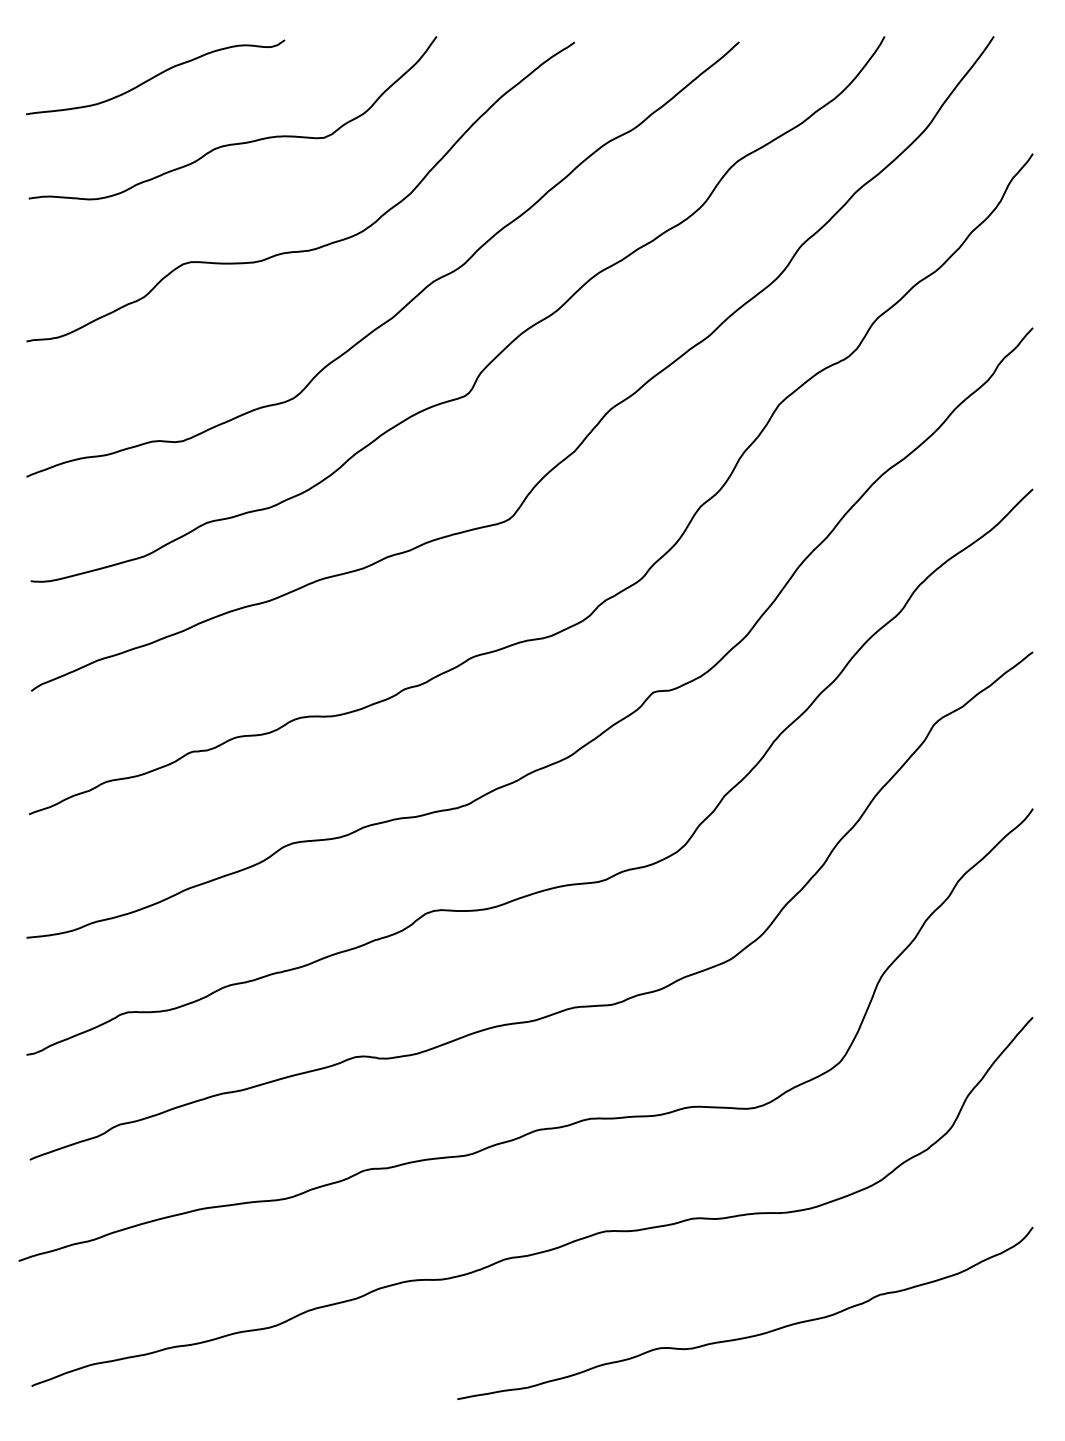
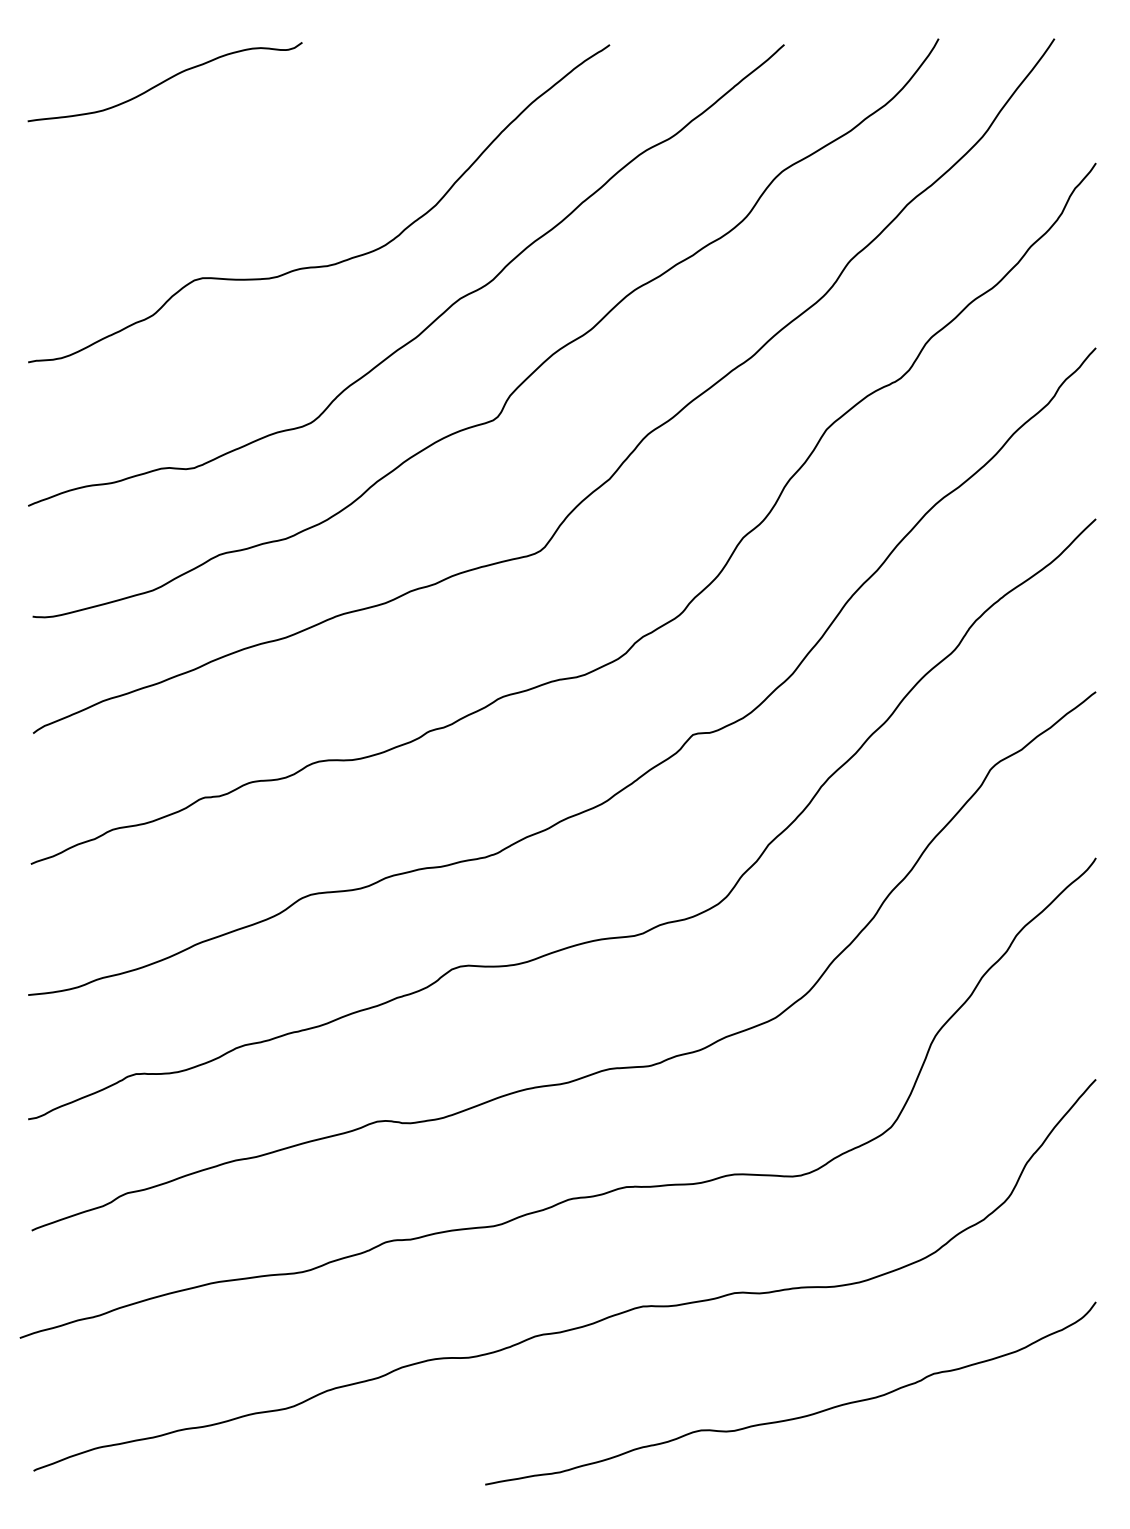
curve: (237, 142) -> (252, 151), removed

